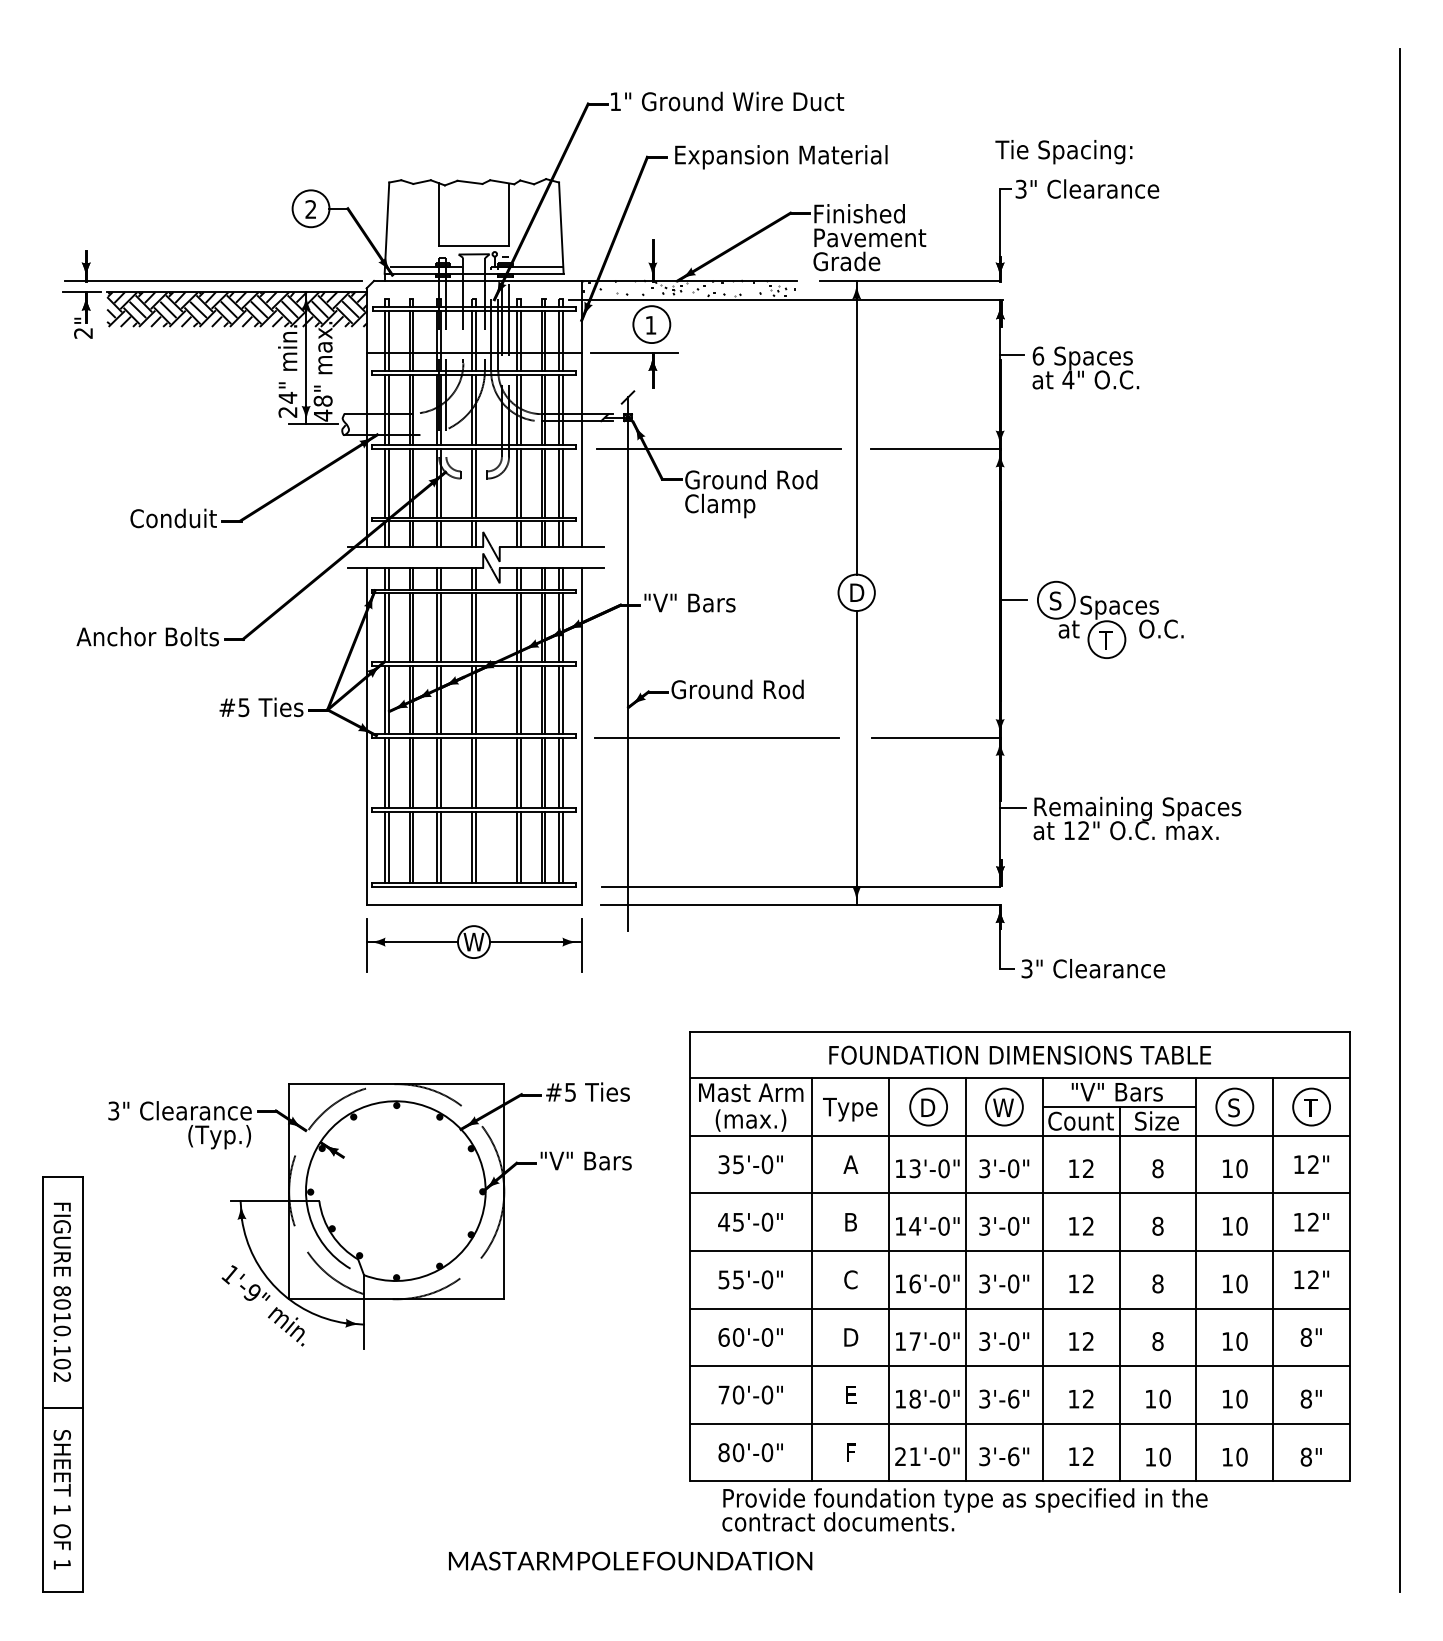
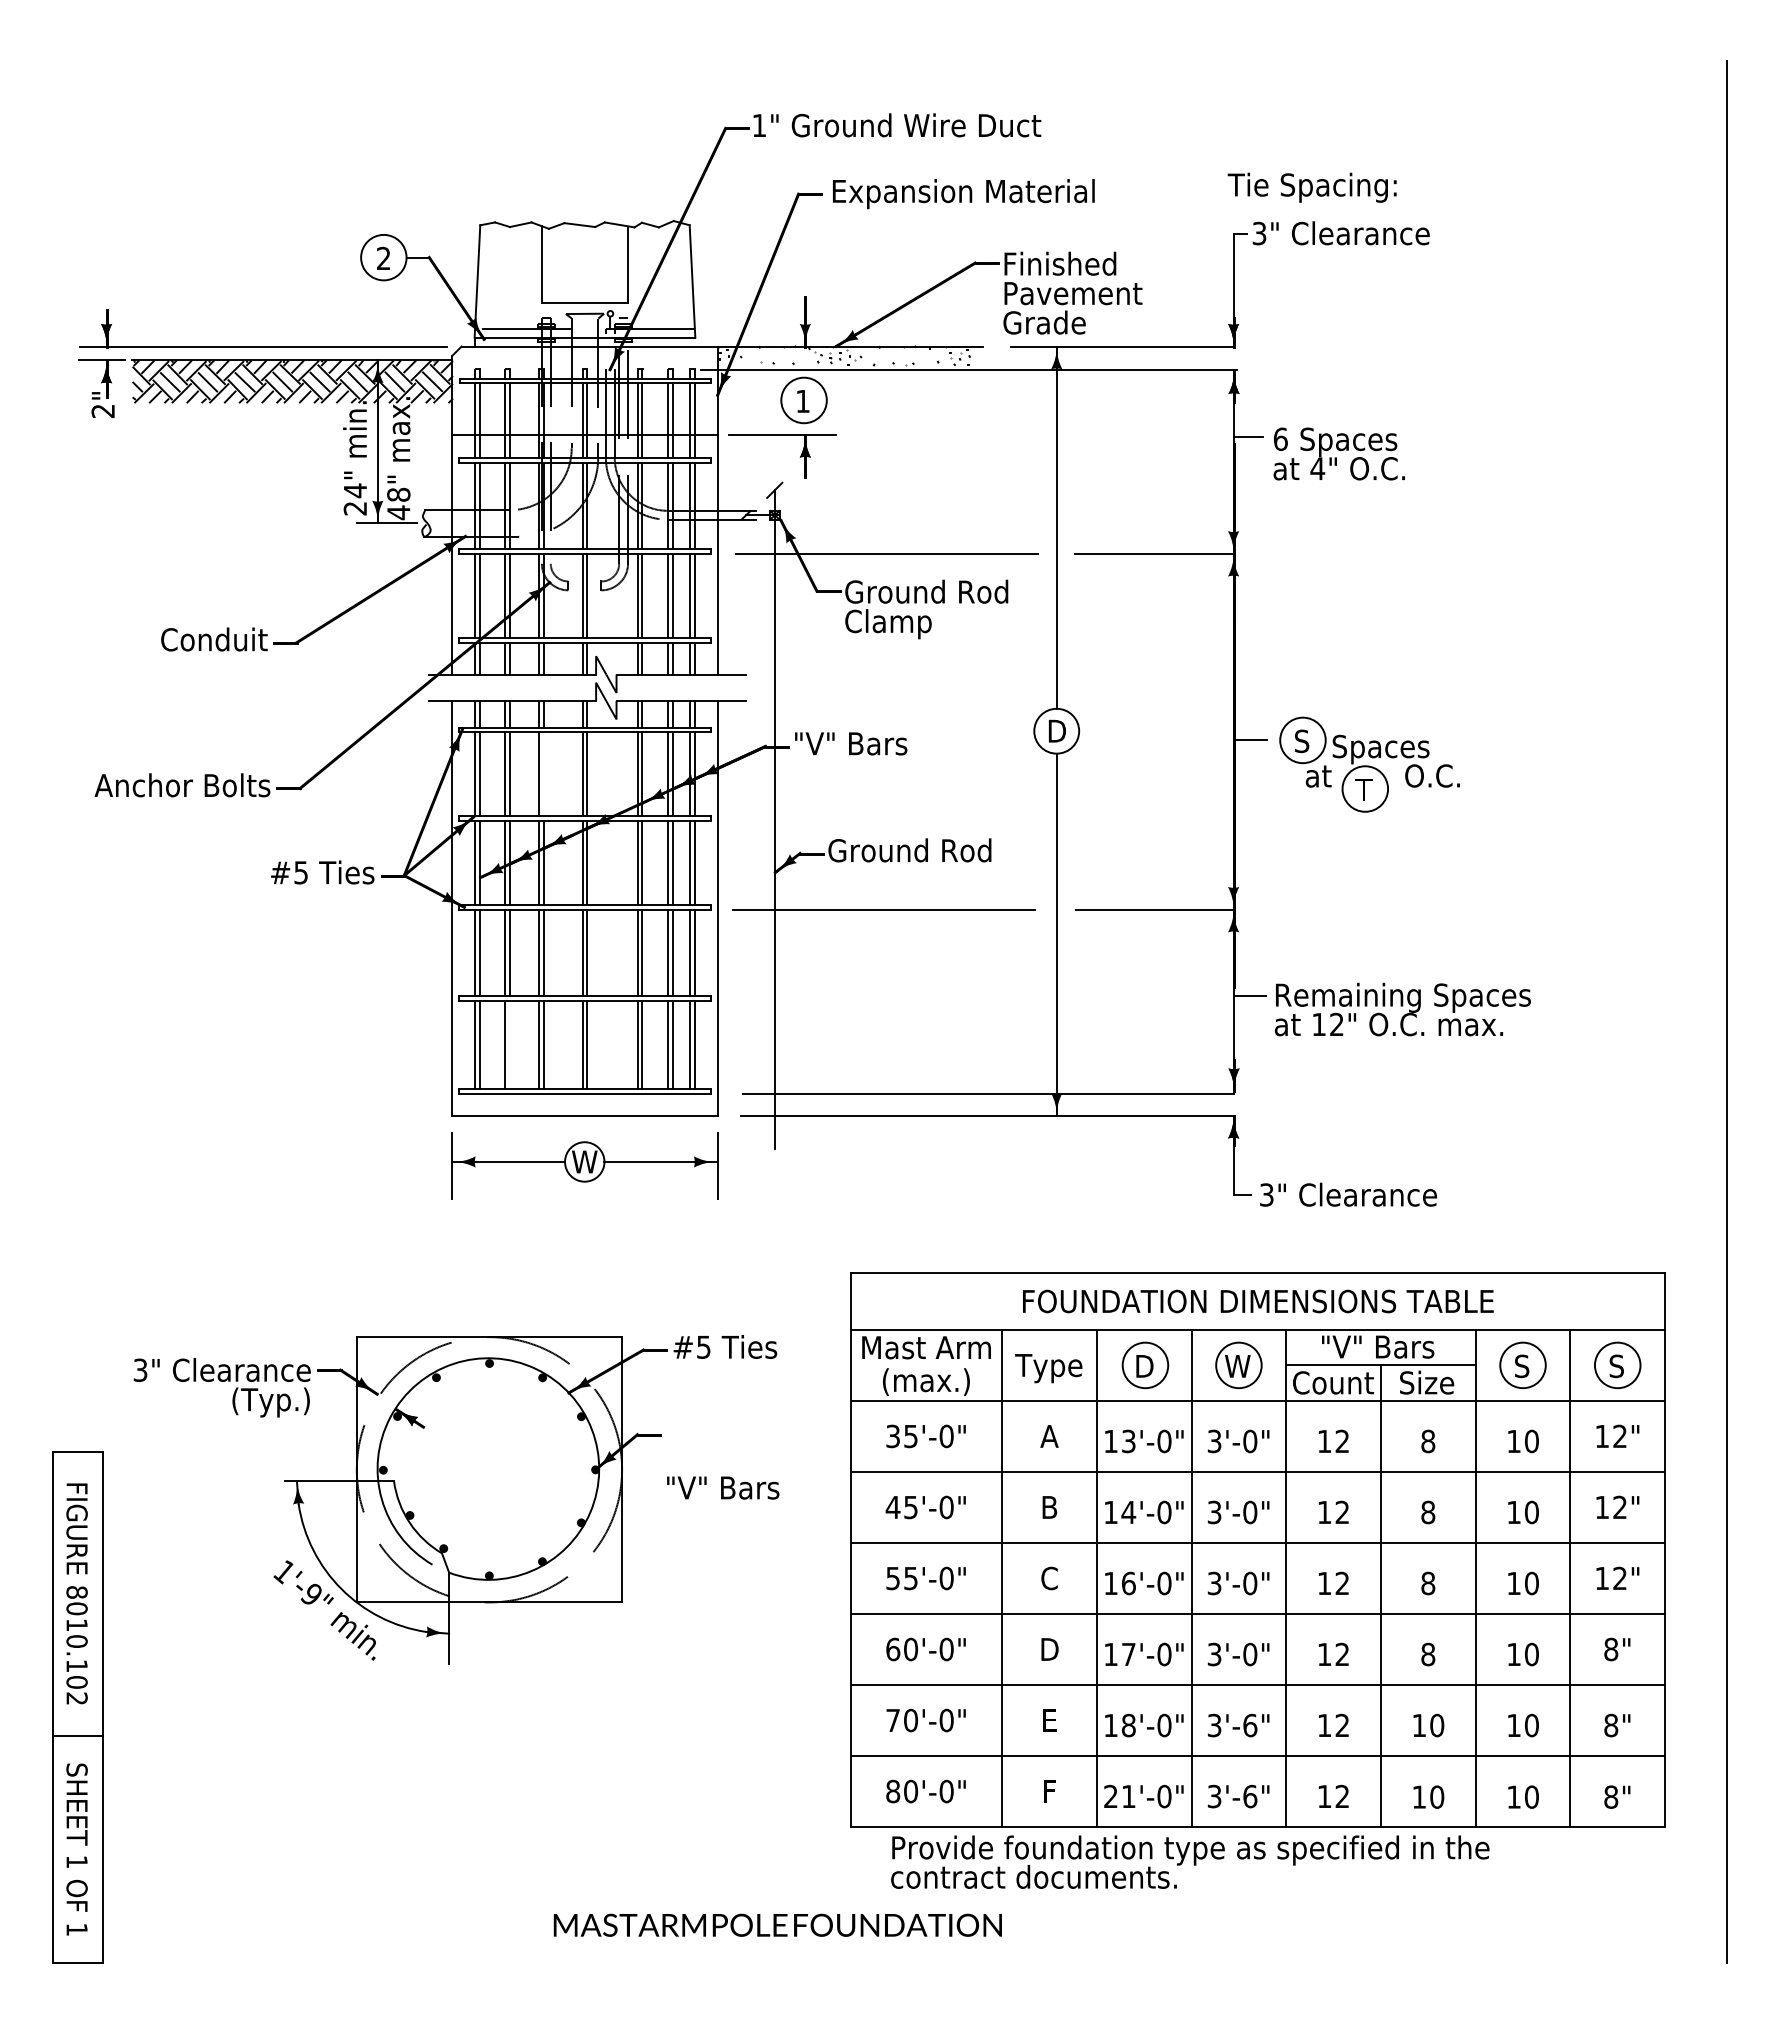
line: (440, 627) -> (543, 773), removed
line: (412, 846) -> (509, 1044), removed
text: (1310, 1107) -> (1616, 1366), T -> S
text: (586, 1160) -> (723, 1487), moved

